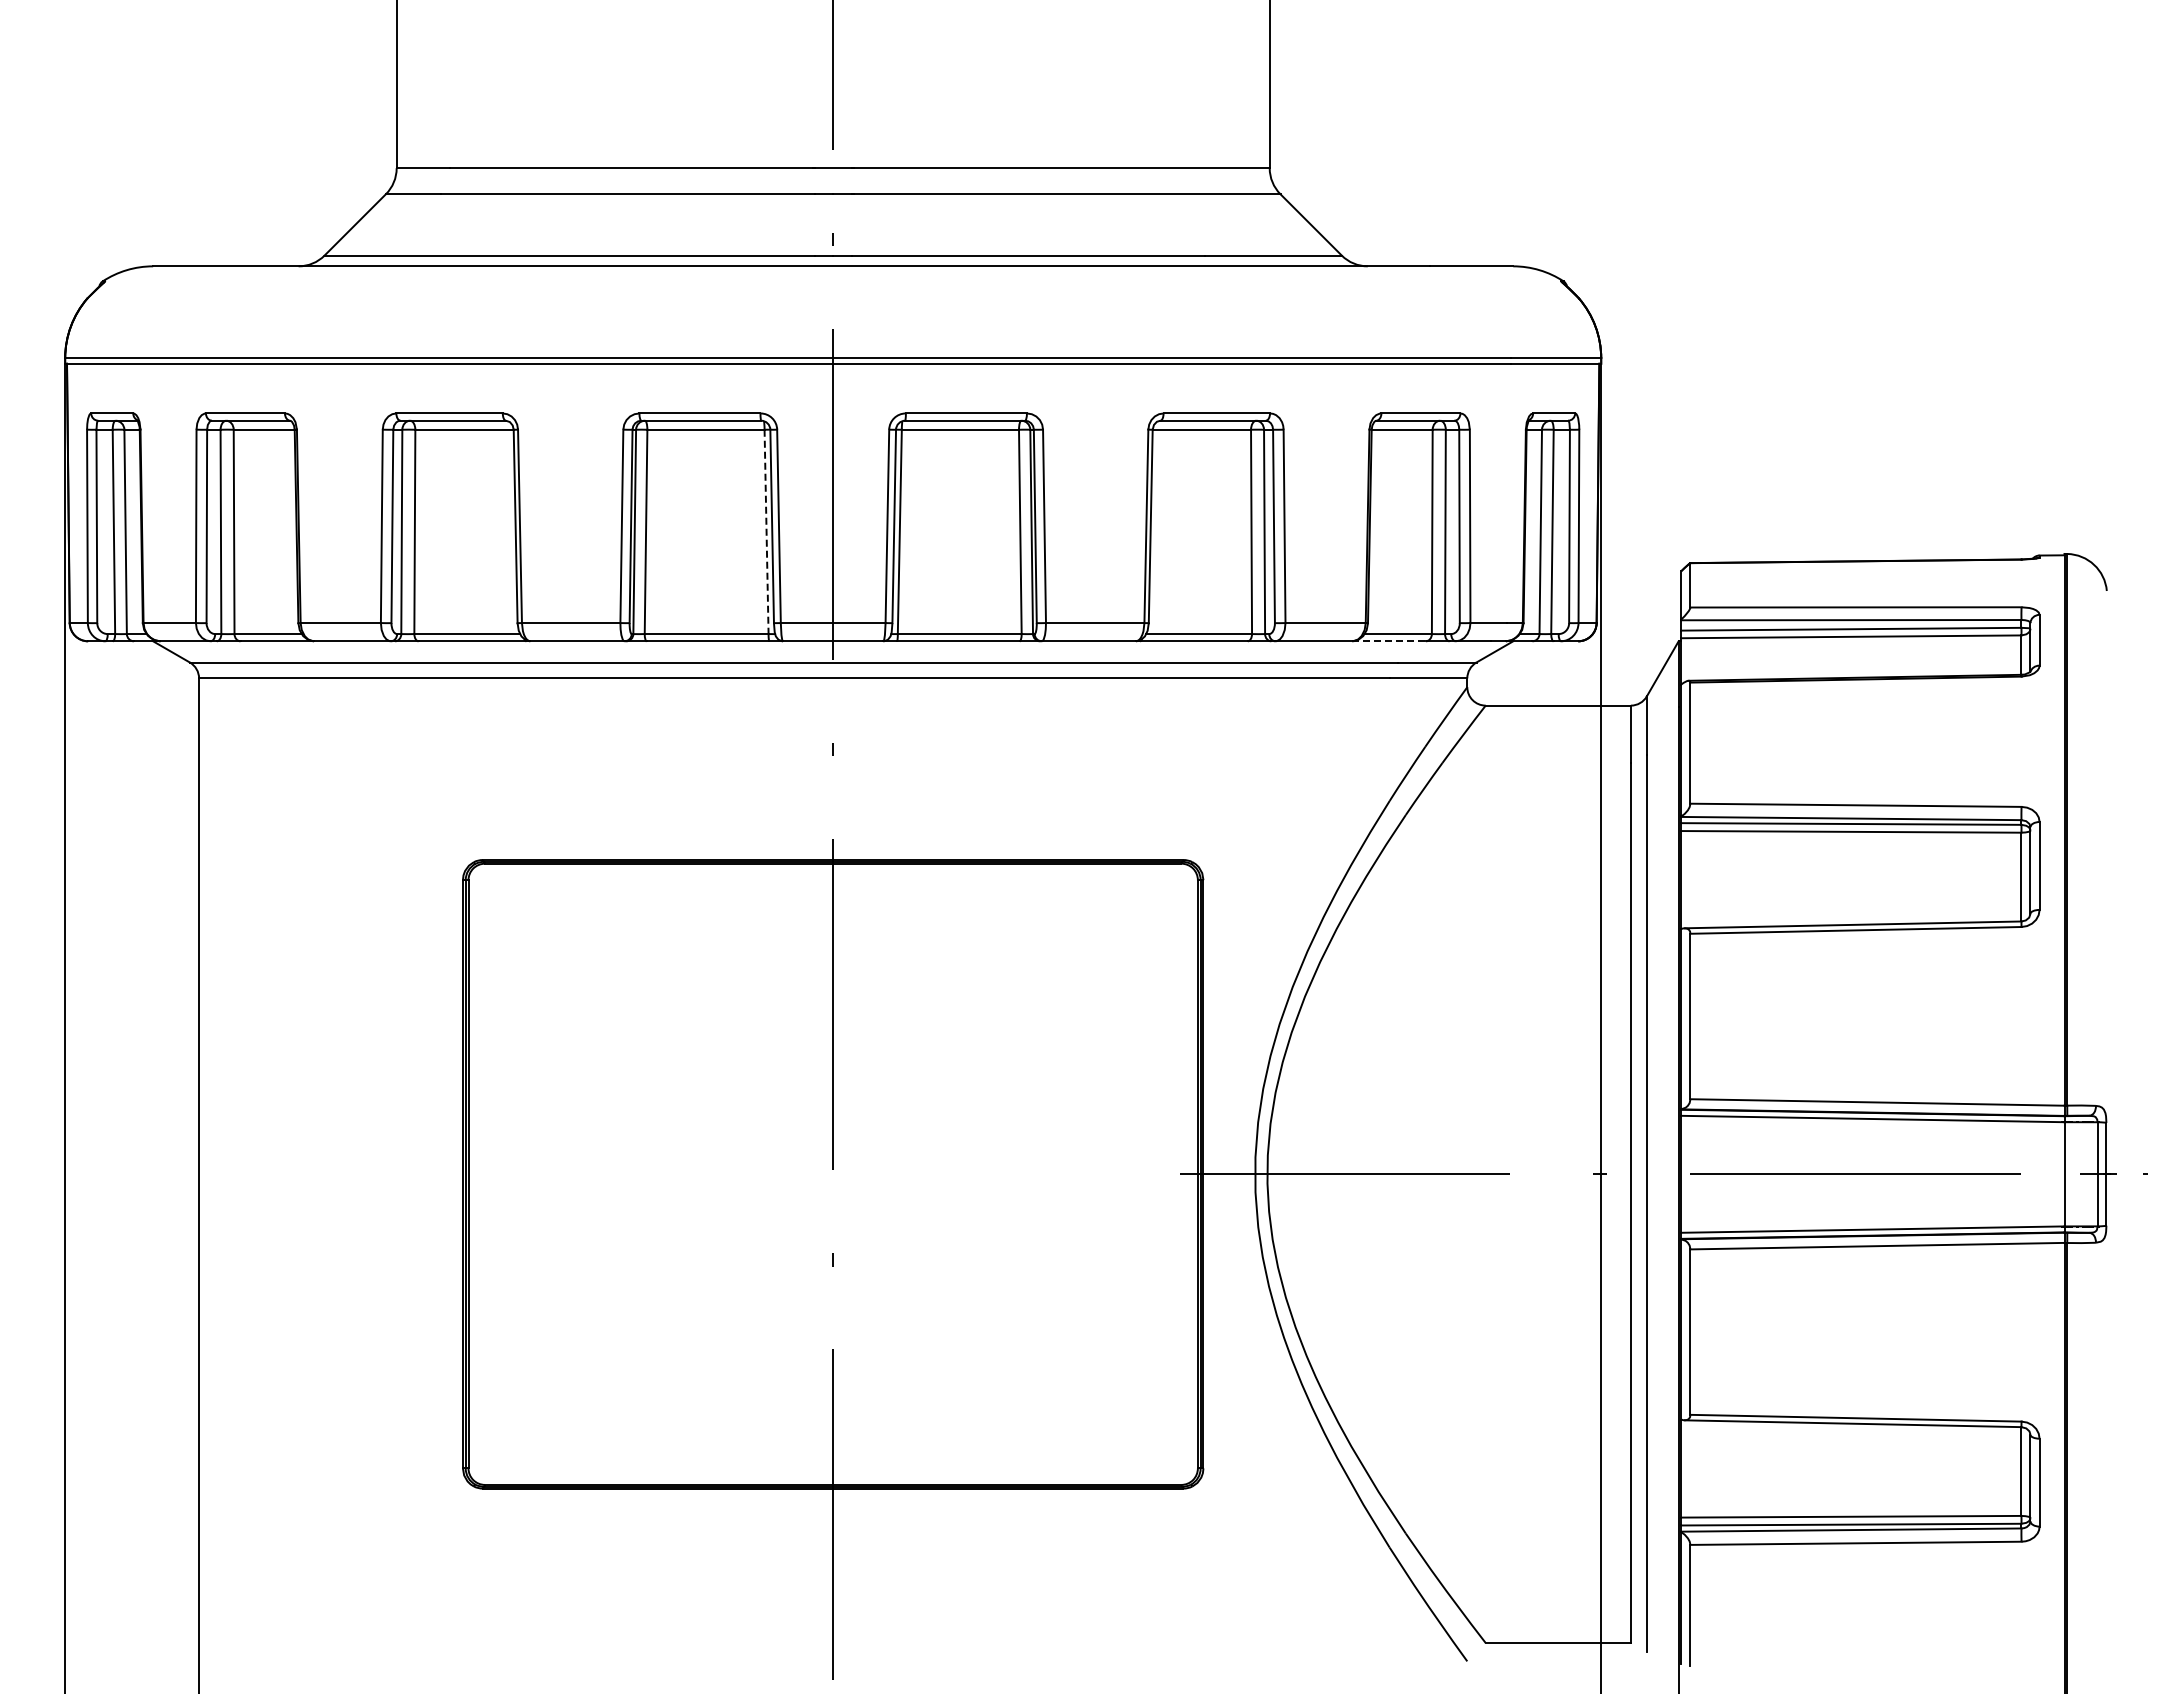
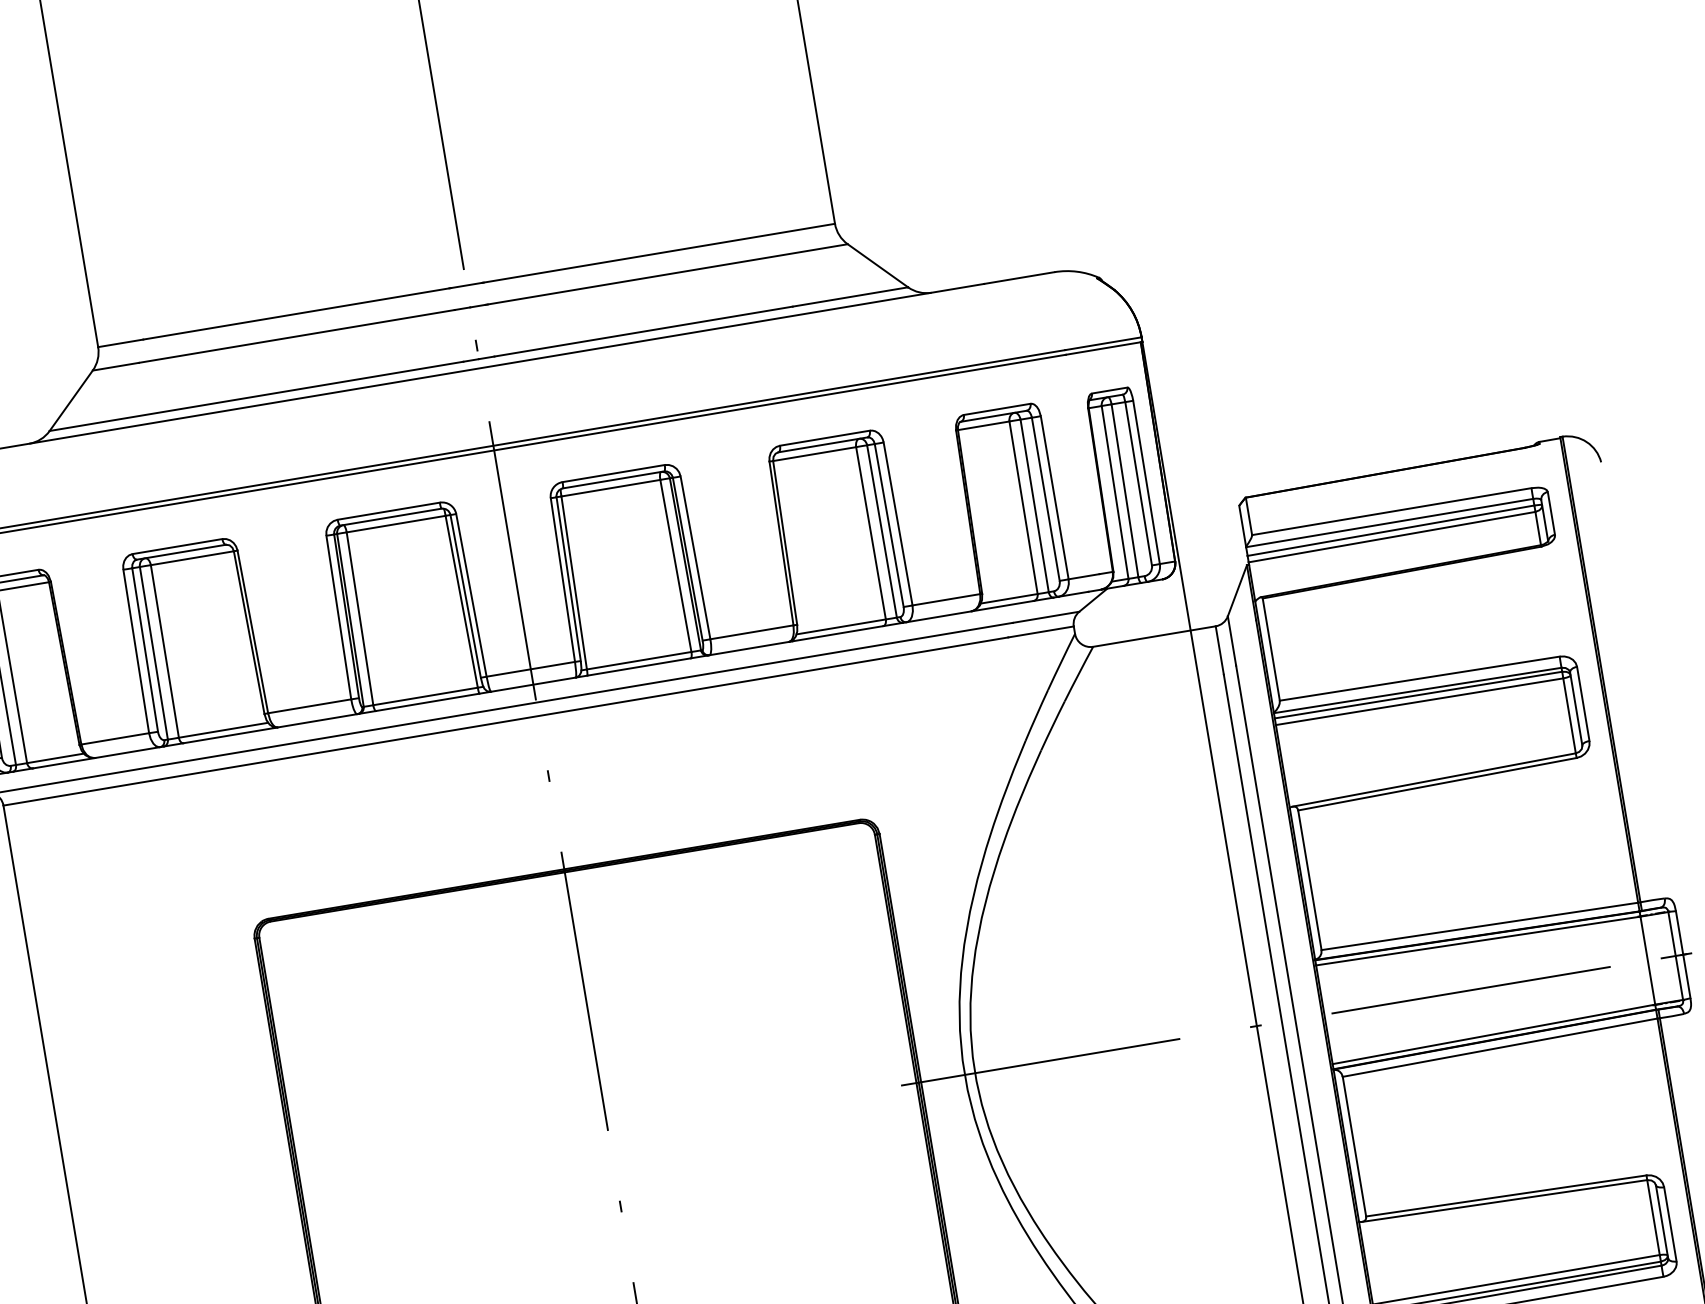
line: (766, 532) -> (461, 602), dashed -> solid
line: (1389, 641) -> (1002, 606), dashed -> solid

